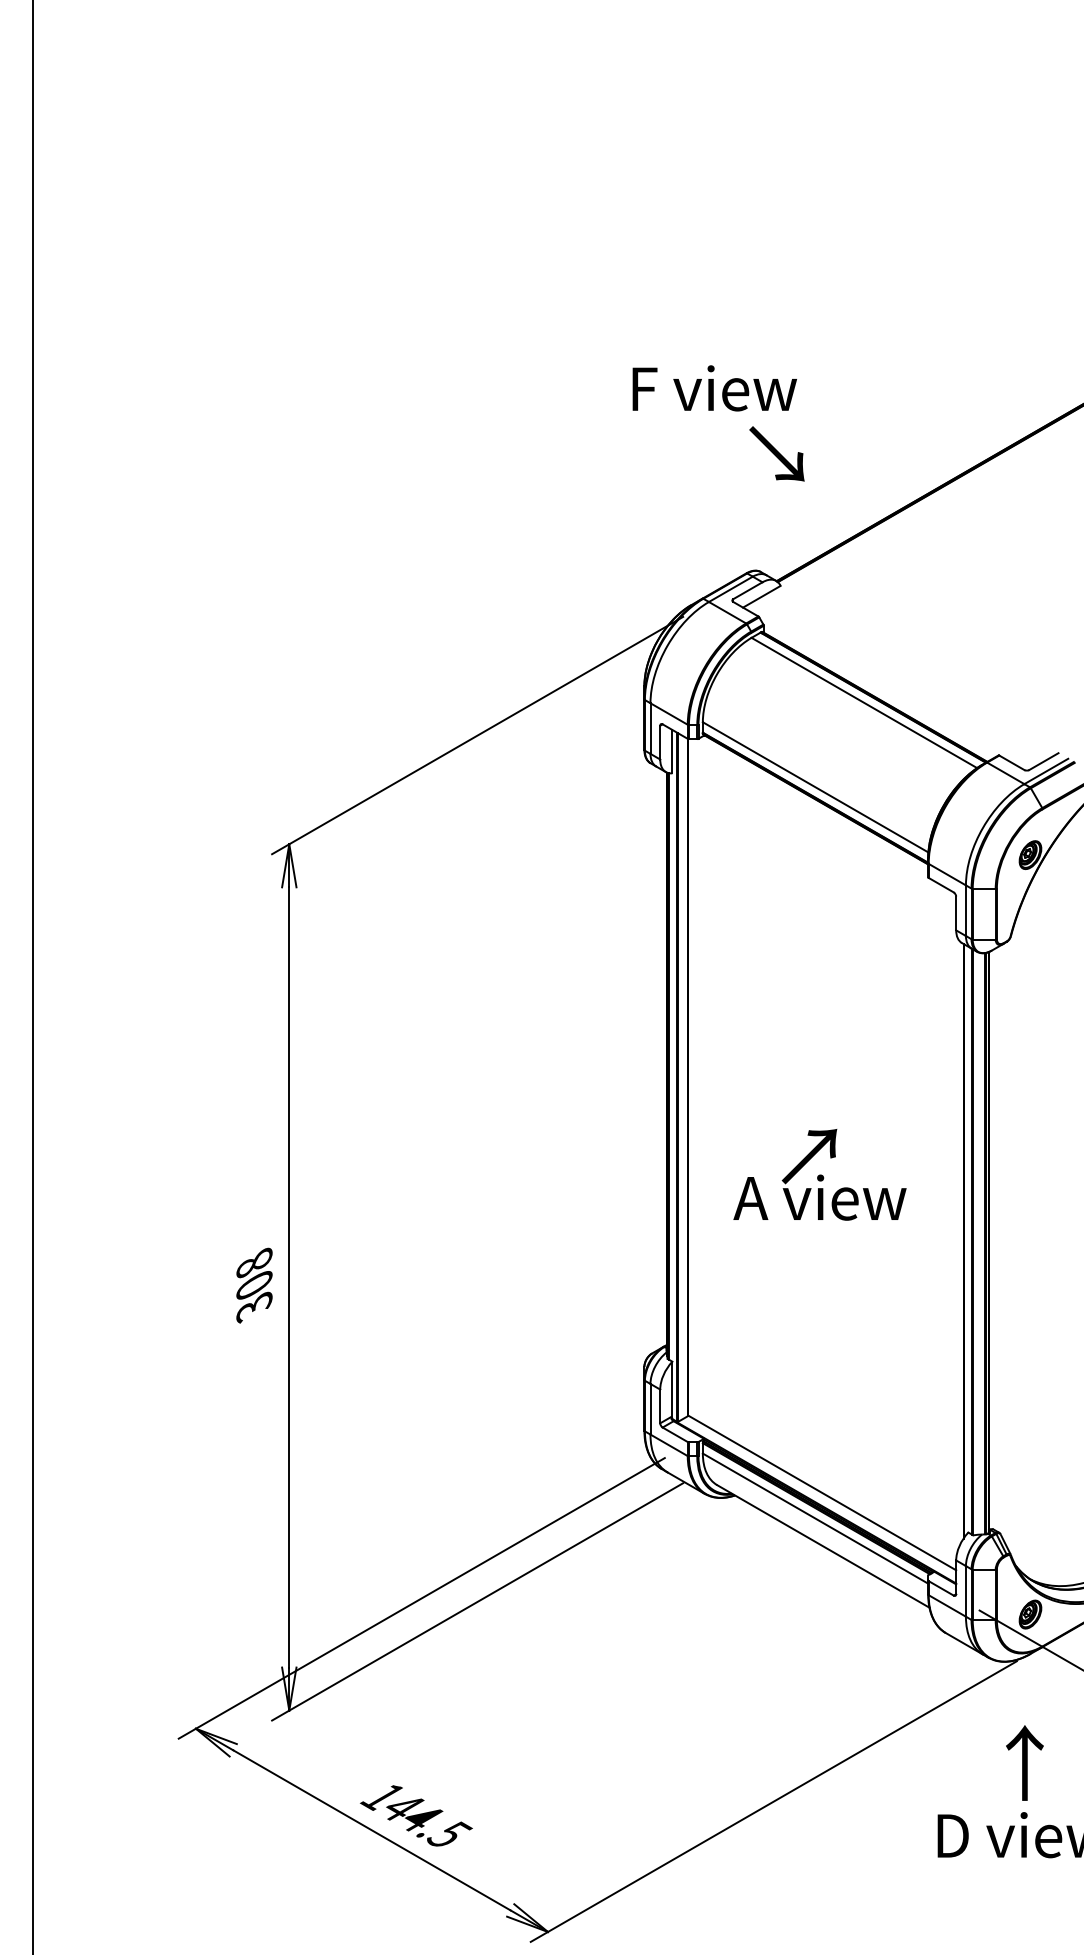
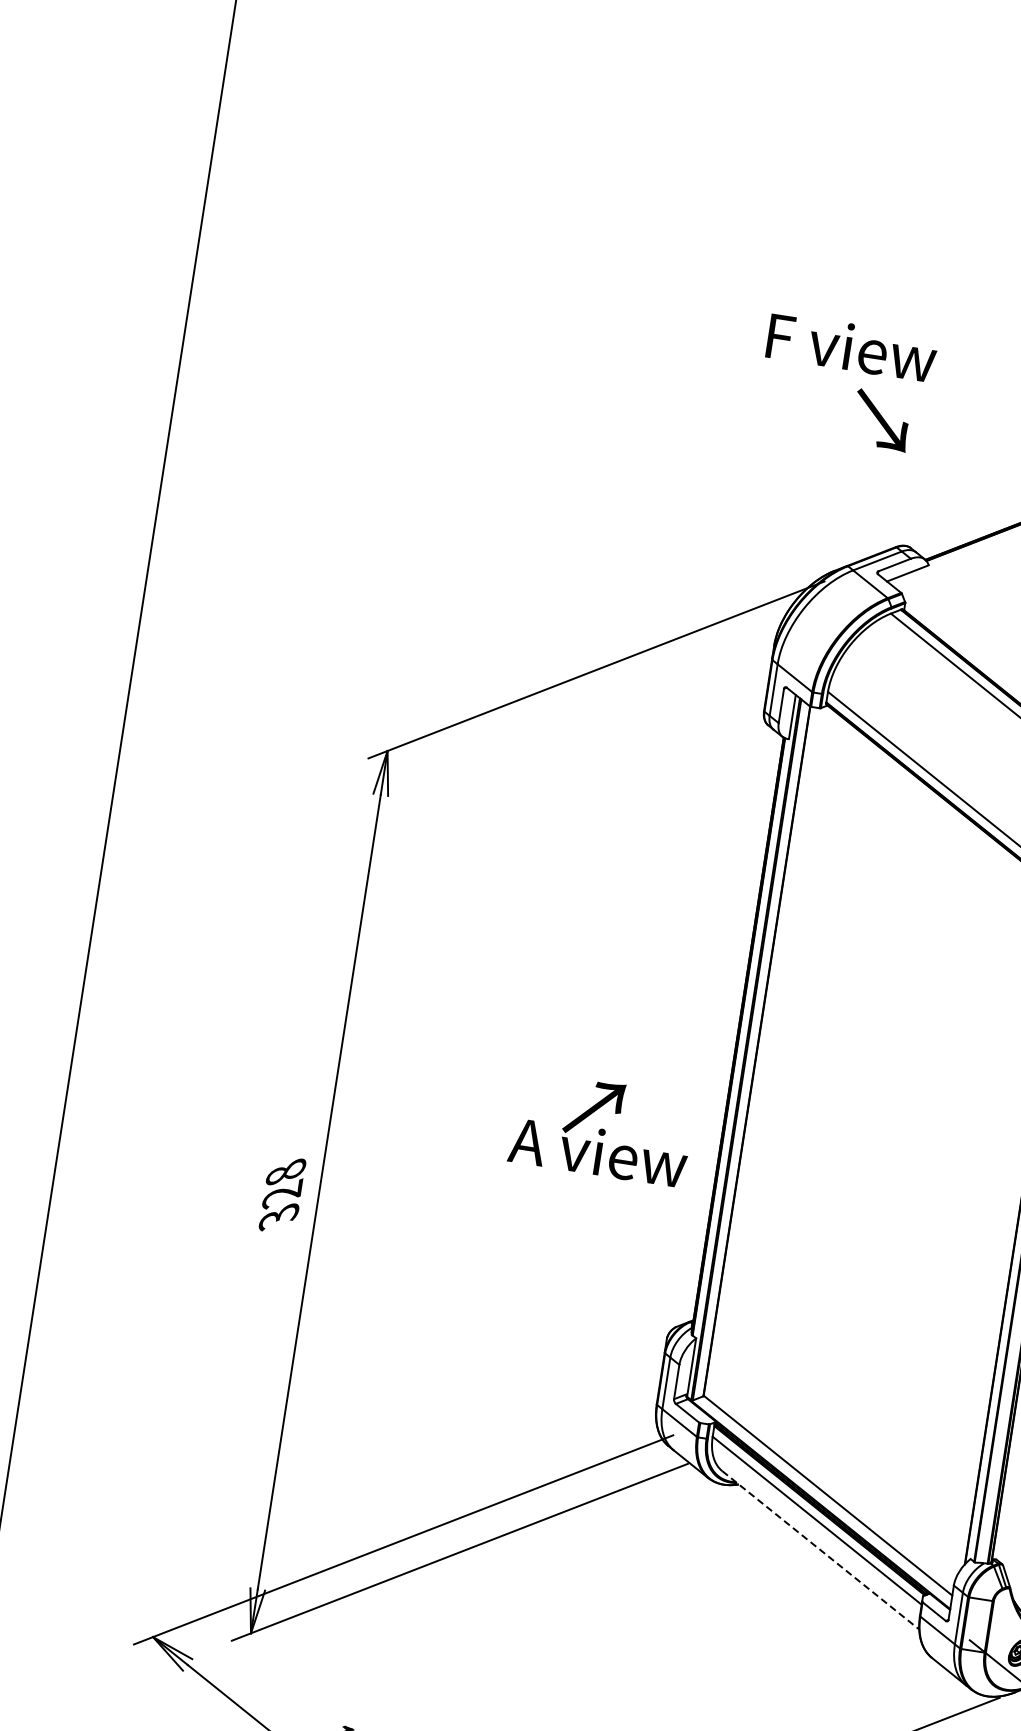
text: (714, 388) -> (851, 347), moved
text: (776, 453) -> (881, 419), moved
text: (819, 1174) -> (601, 1128), moved
text: (254, 1283) -> (282, 1192), 308 -> 328
line: (823, 1546) -> (820, 1550), solid -> dashed

